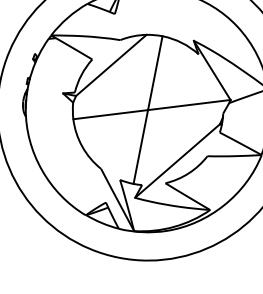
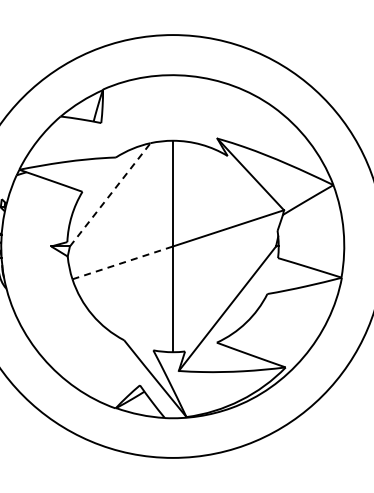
line: (111, 65) -> (110, 194), solid -> dashed
line: (110, 114) -> (122, 262), solid -> dashed

